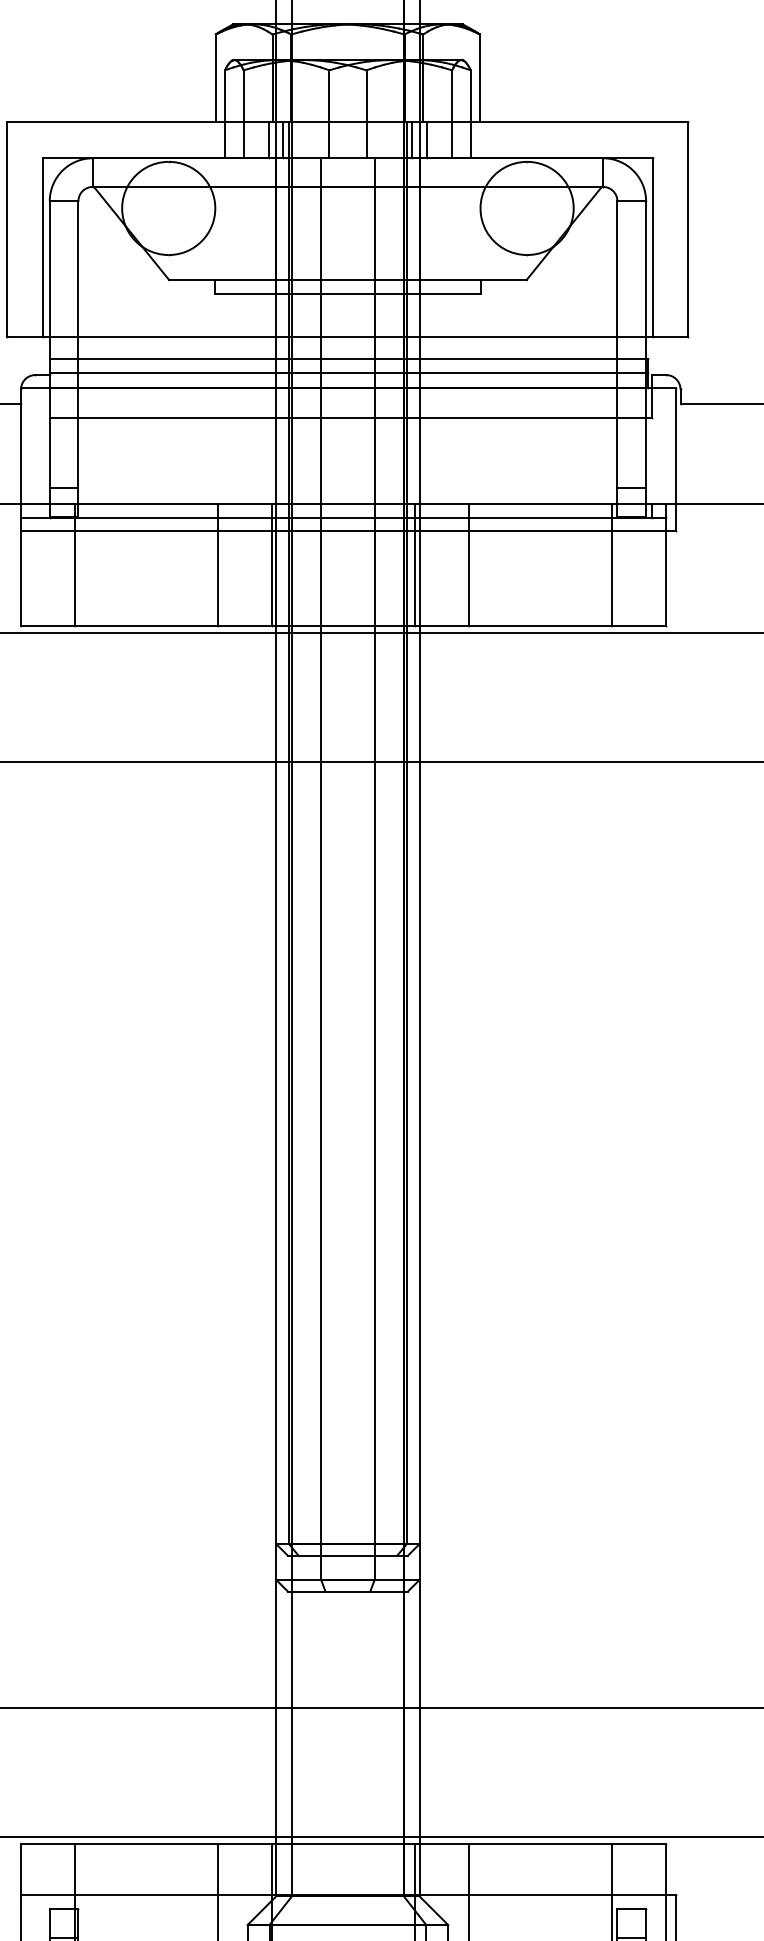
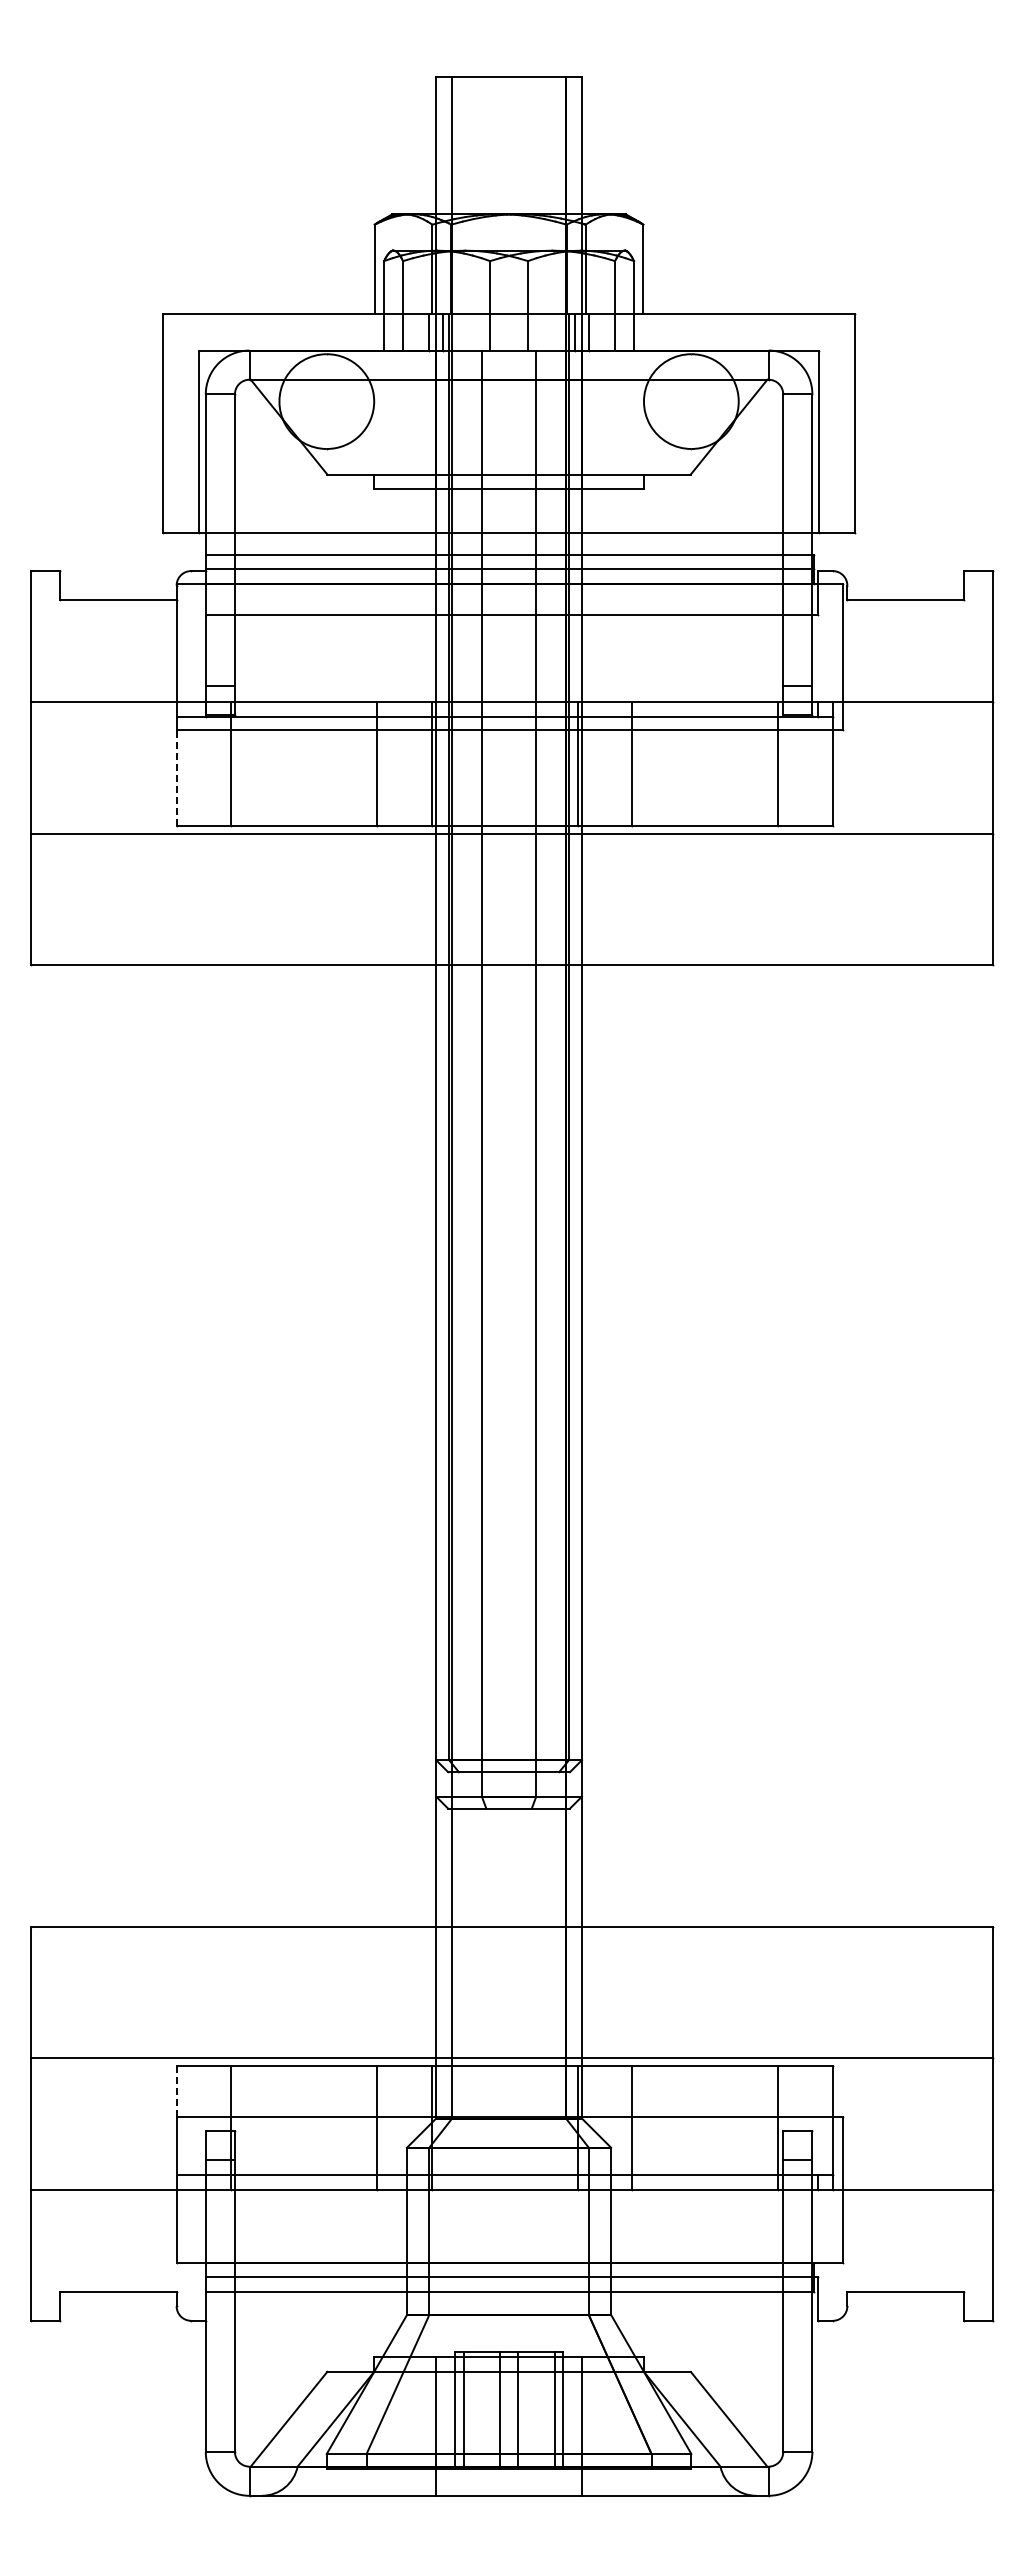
line: (20, 577) -> (176, 777), solid -> dashed
line: (20, 1869) -> (176, 2091), solid -> dashed

